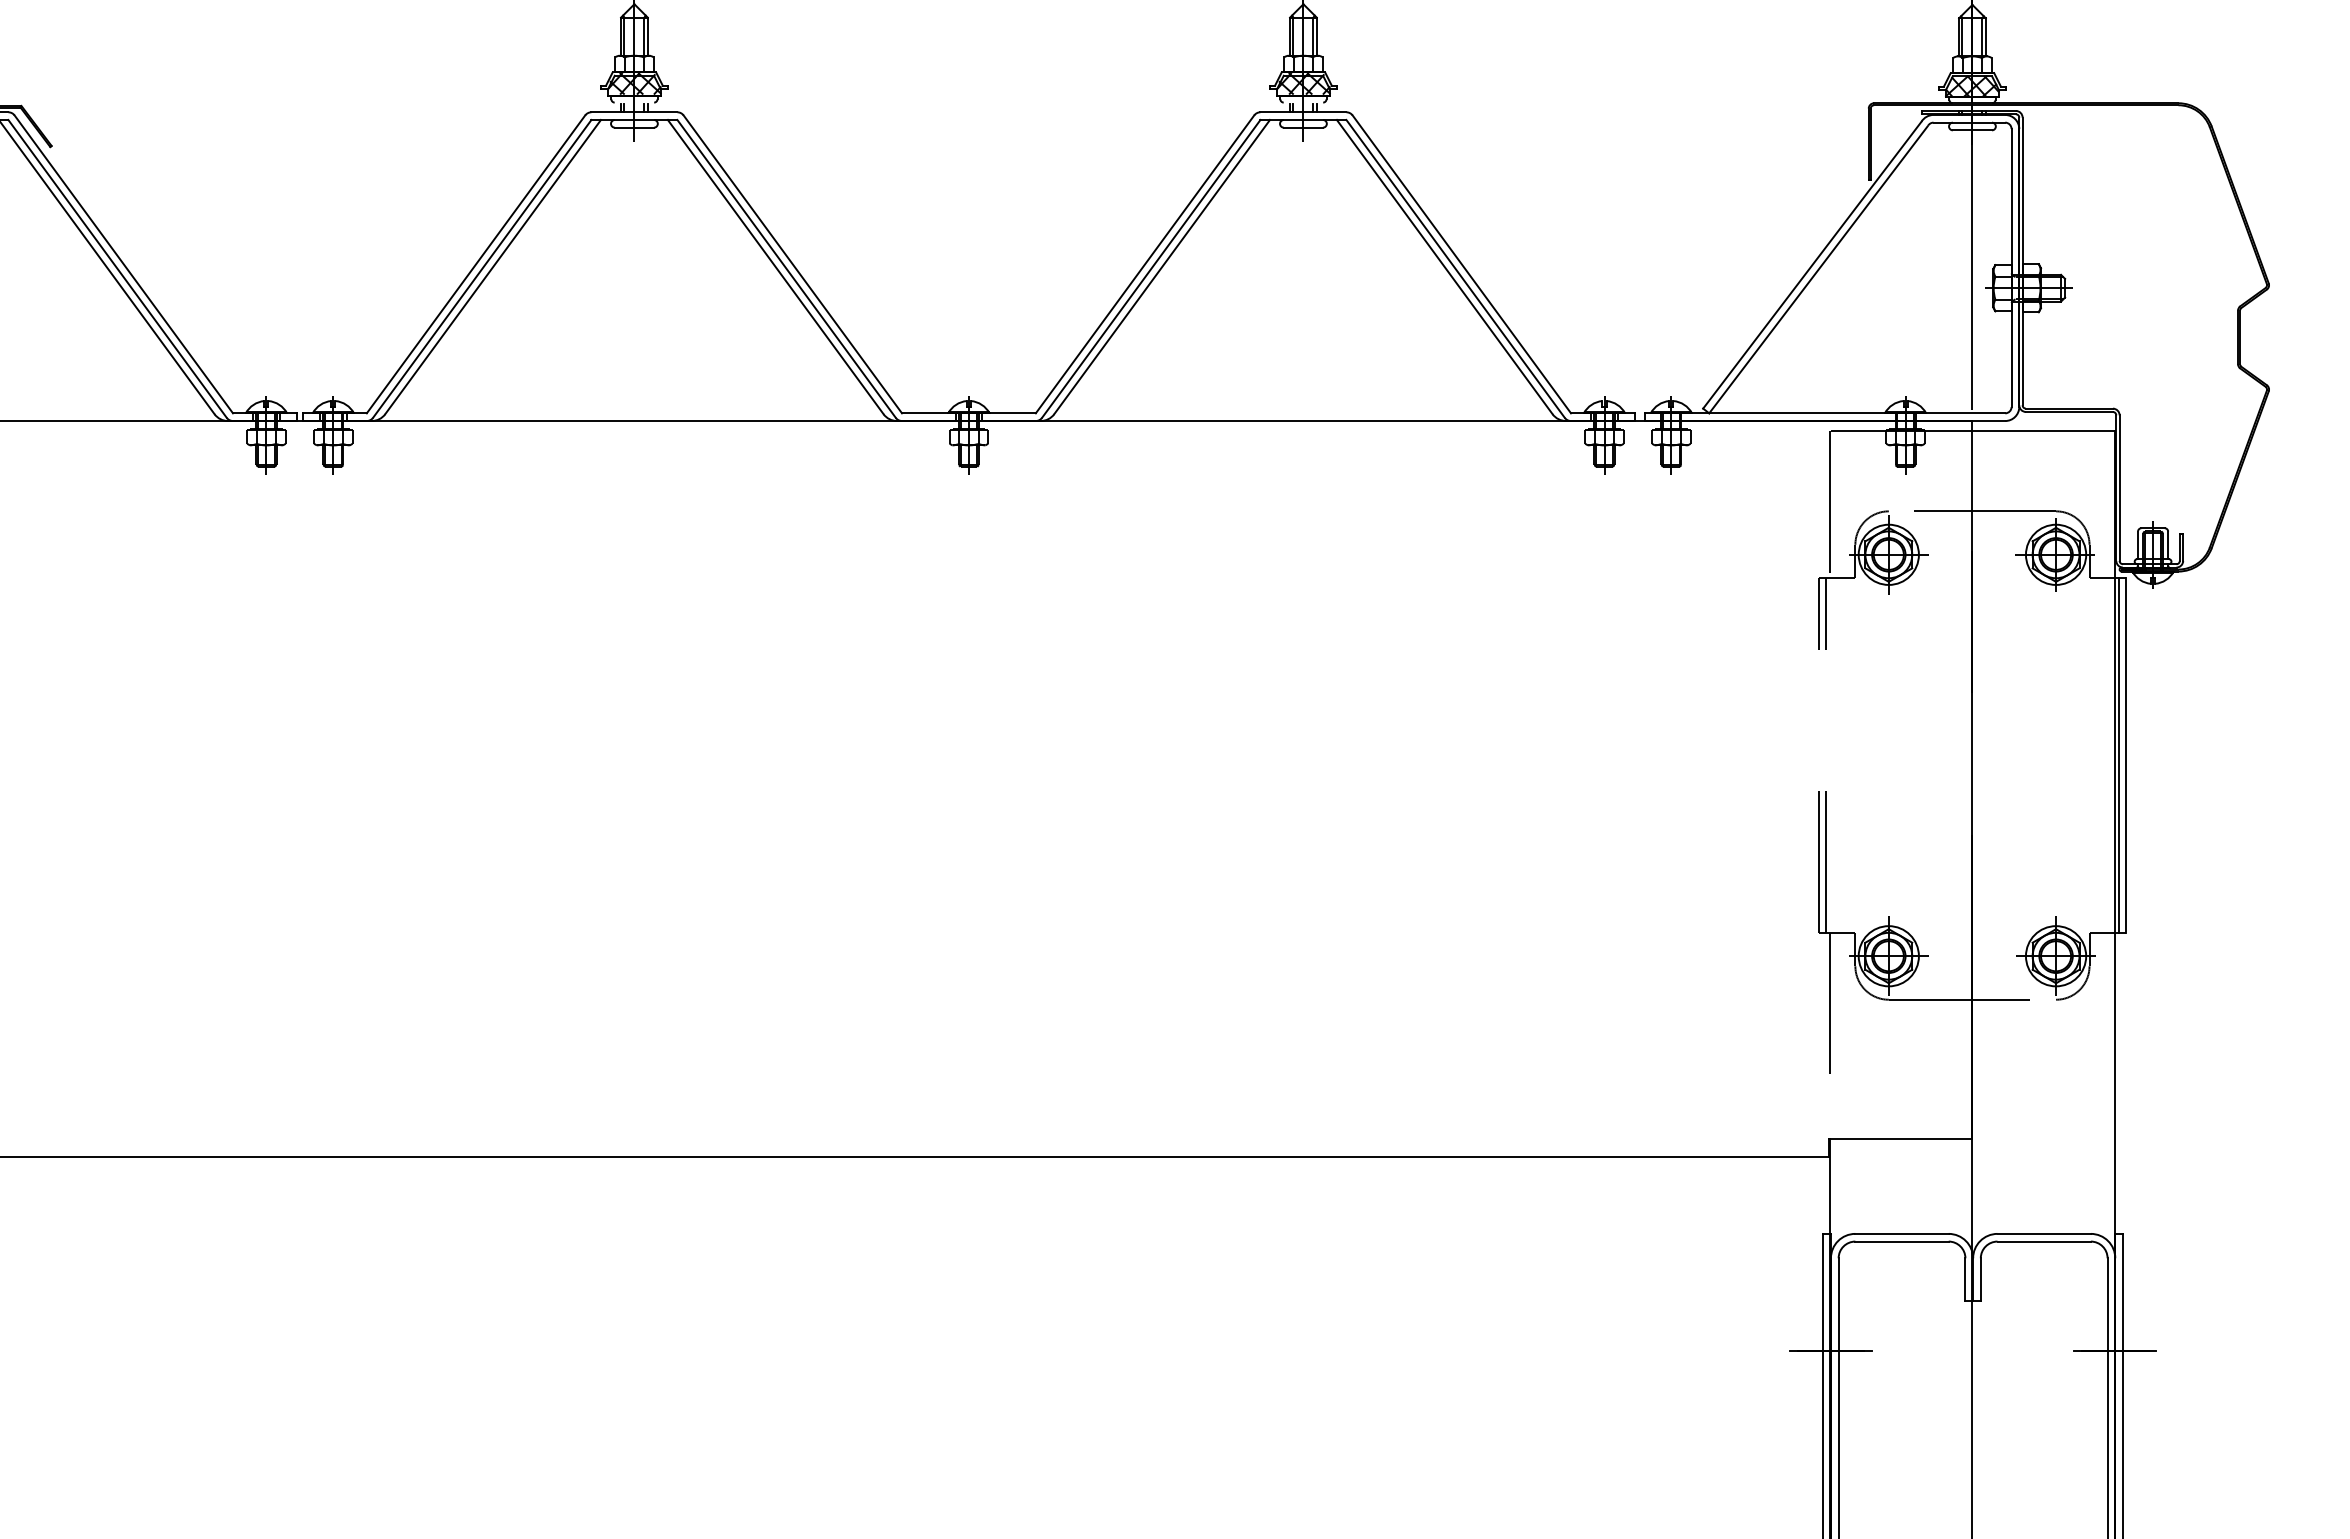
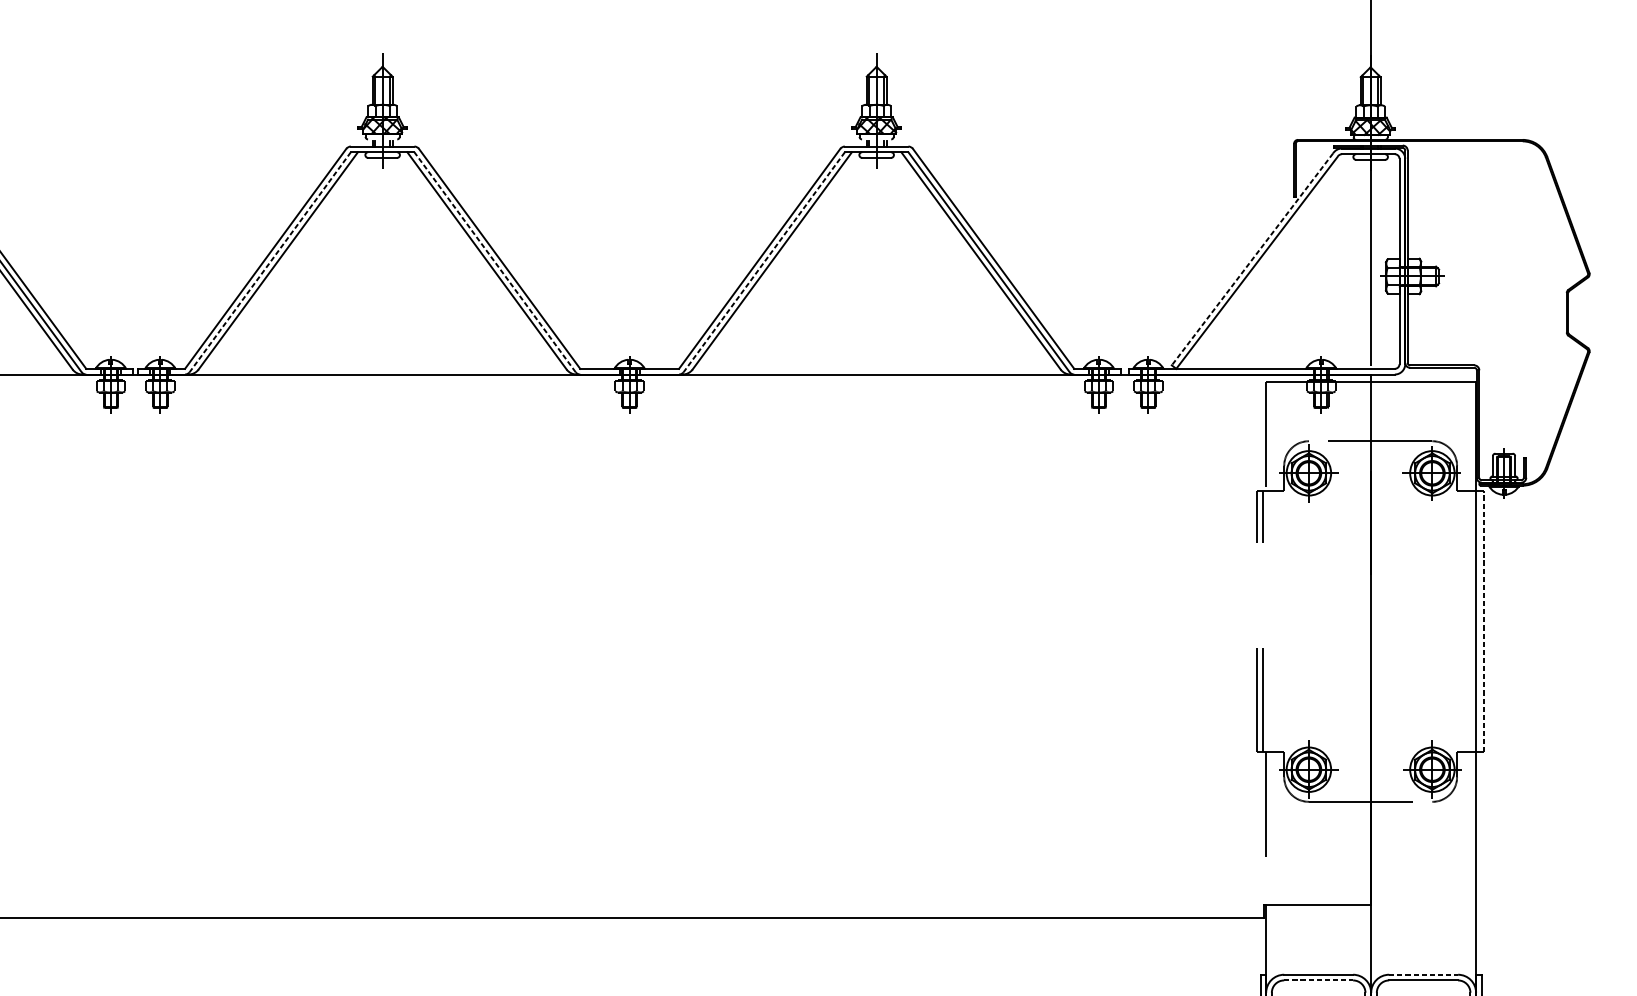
line: (1812, 265) -> (1252, 259), solid -> dashed
line: (482, 268) -> (270, 261), solid -> dashed
line: (786, 268) -> (494, 261), solid -> dashed
line: (1151, 268) -> (764, 261), solid -> dashed
line: (2118, 755) -> (1478, 621), removed
line: (2126, 755) -> (1484, 621), solid -> dashed
line: (2044, 1233) -> (1423, 974), solid -> dashed
line: (1902, 1241) -> (1319, 980), solid -> dashed

